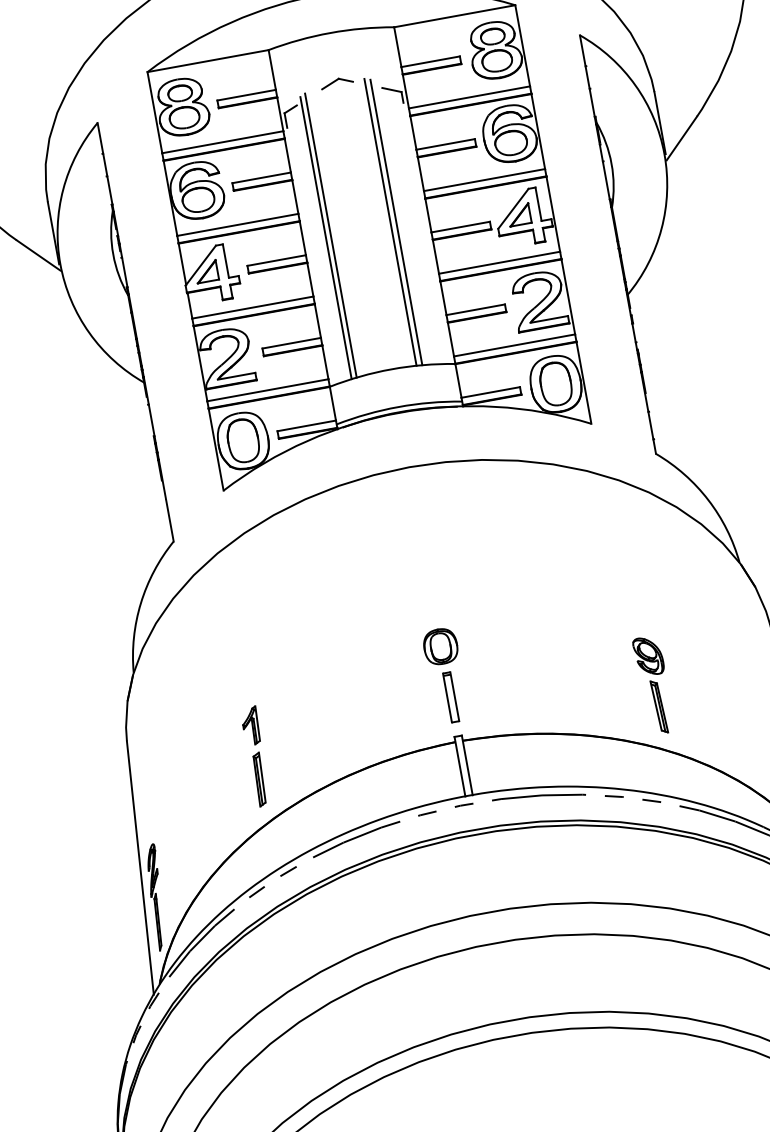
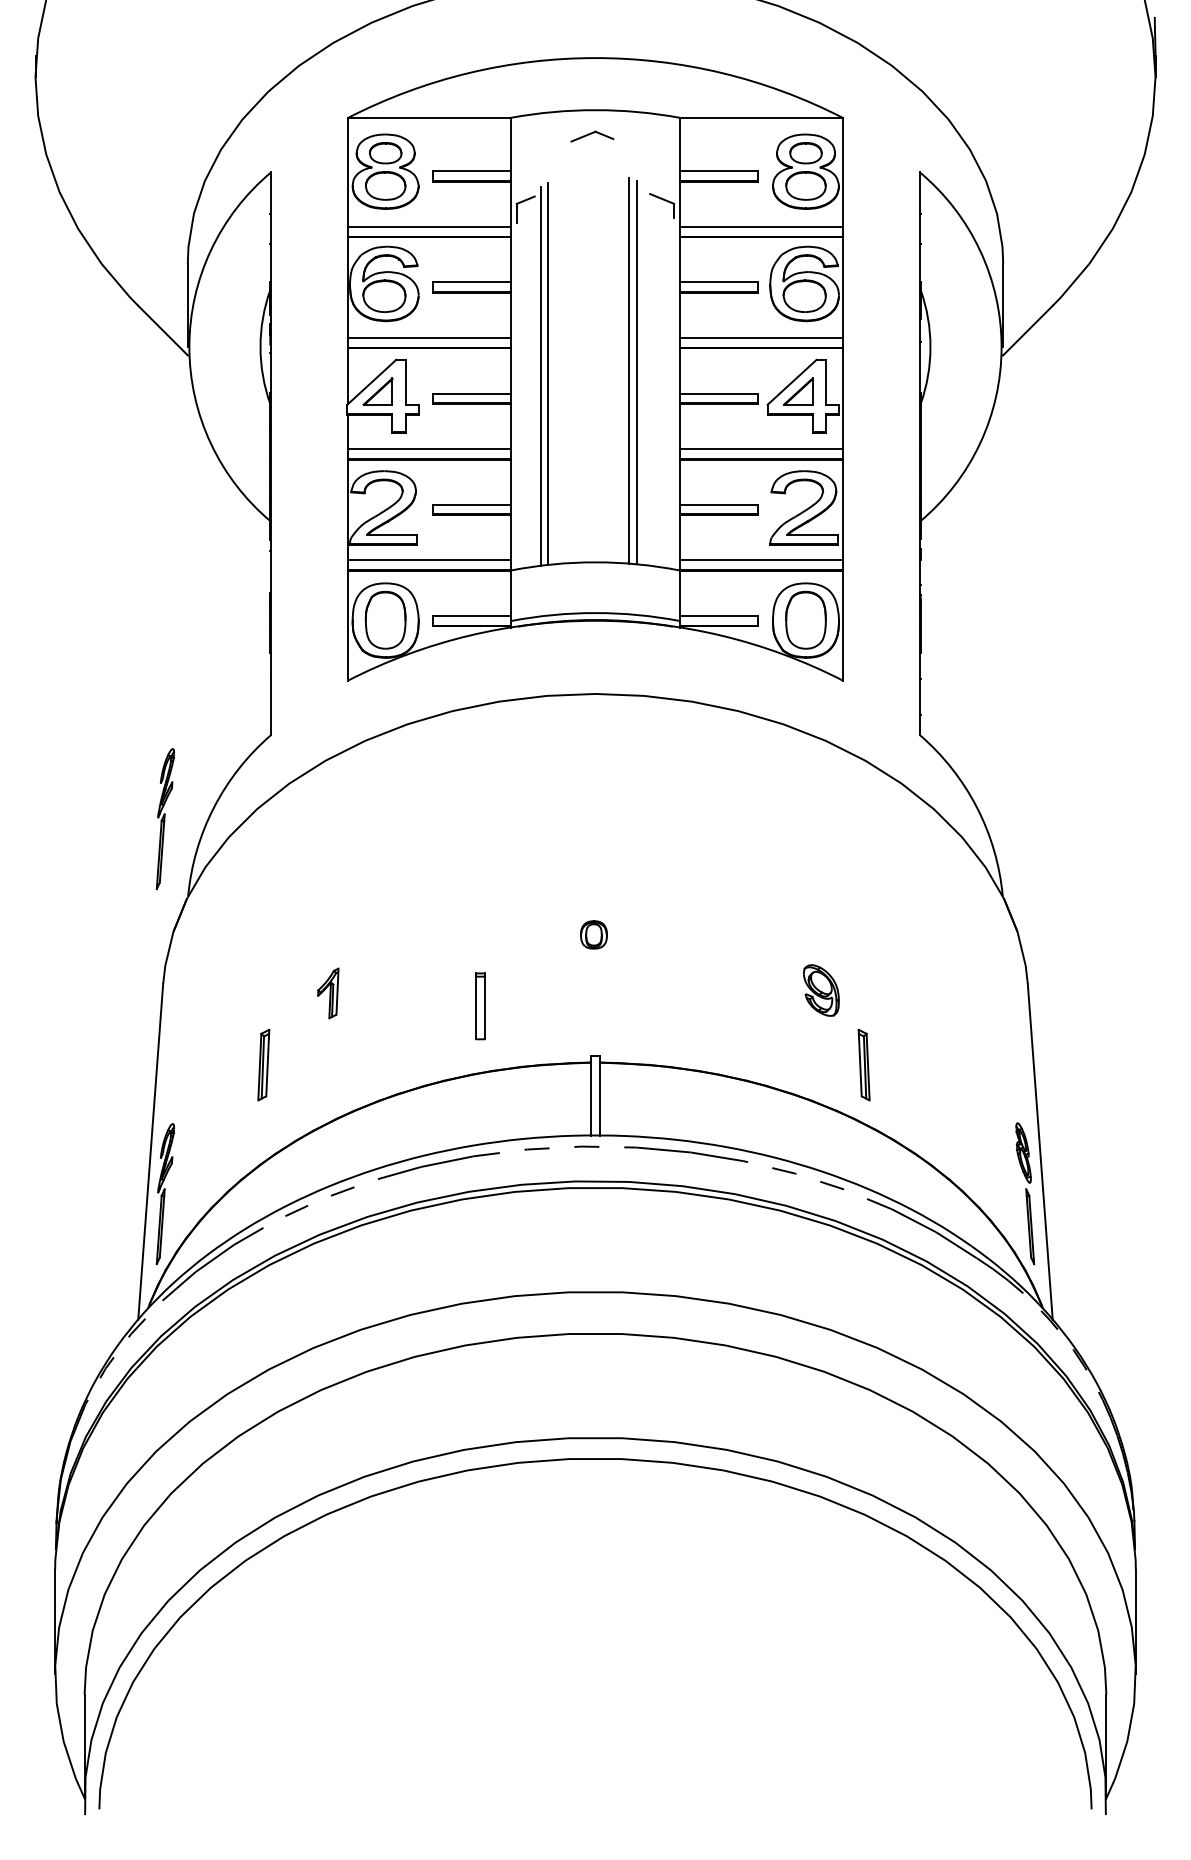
part: (337, 82) -> (592, 136), moved
part: (106, 618) -> (165, 819), added
part: (440, 646) -> (593, 934), size x0.6
part: (648, 656) -> (821, 990), moved
part: (451, 697) -> (480, 1006), moved
part: (259, 779) -> (263, 1064), moved

